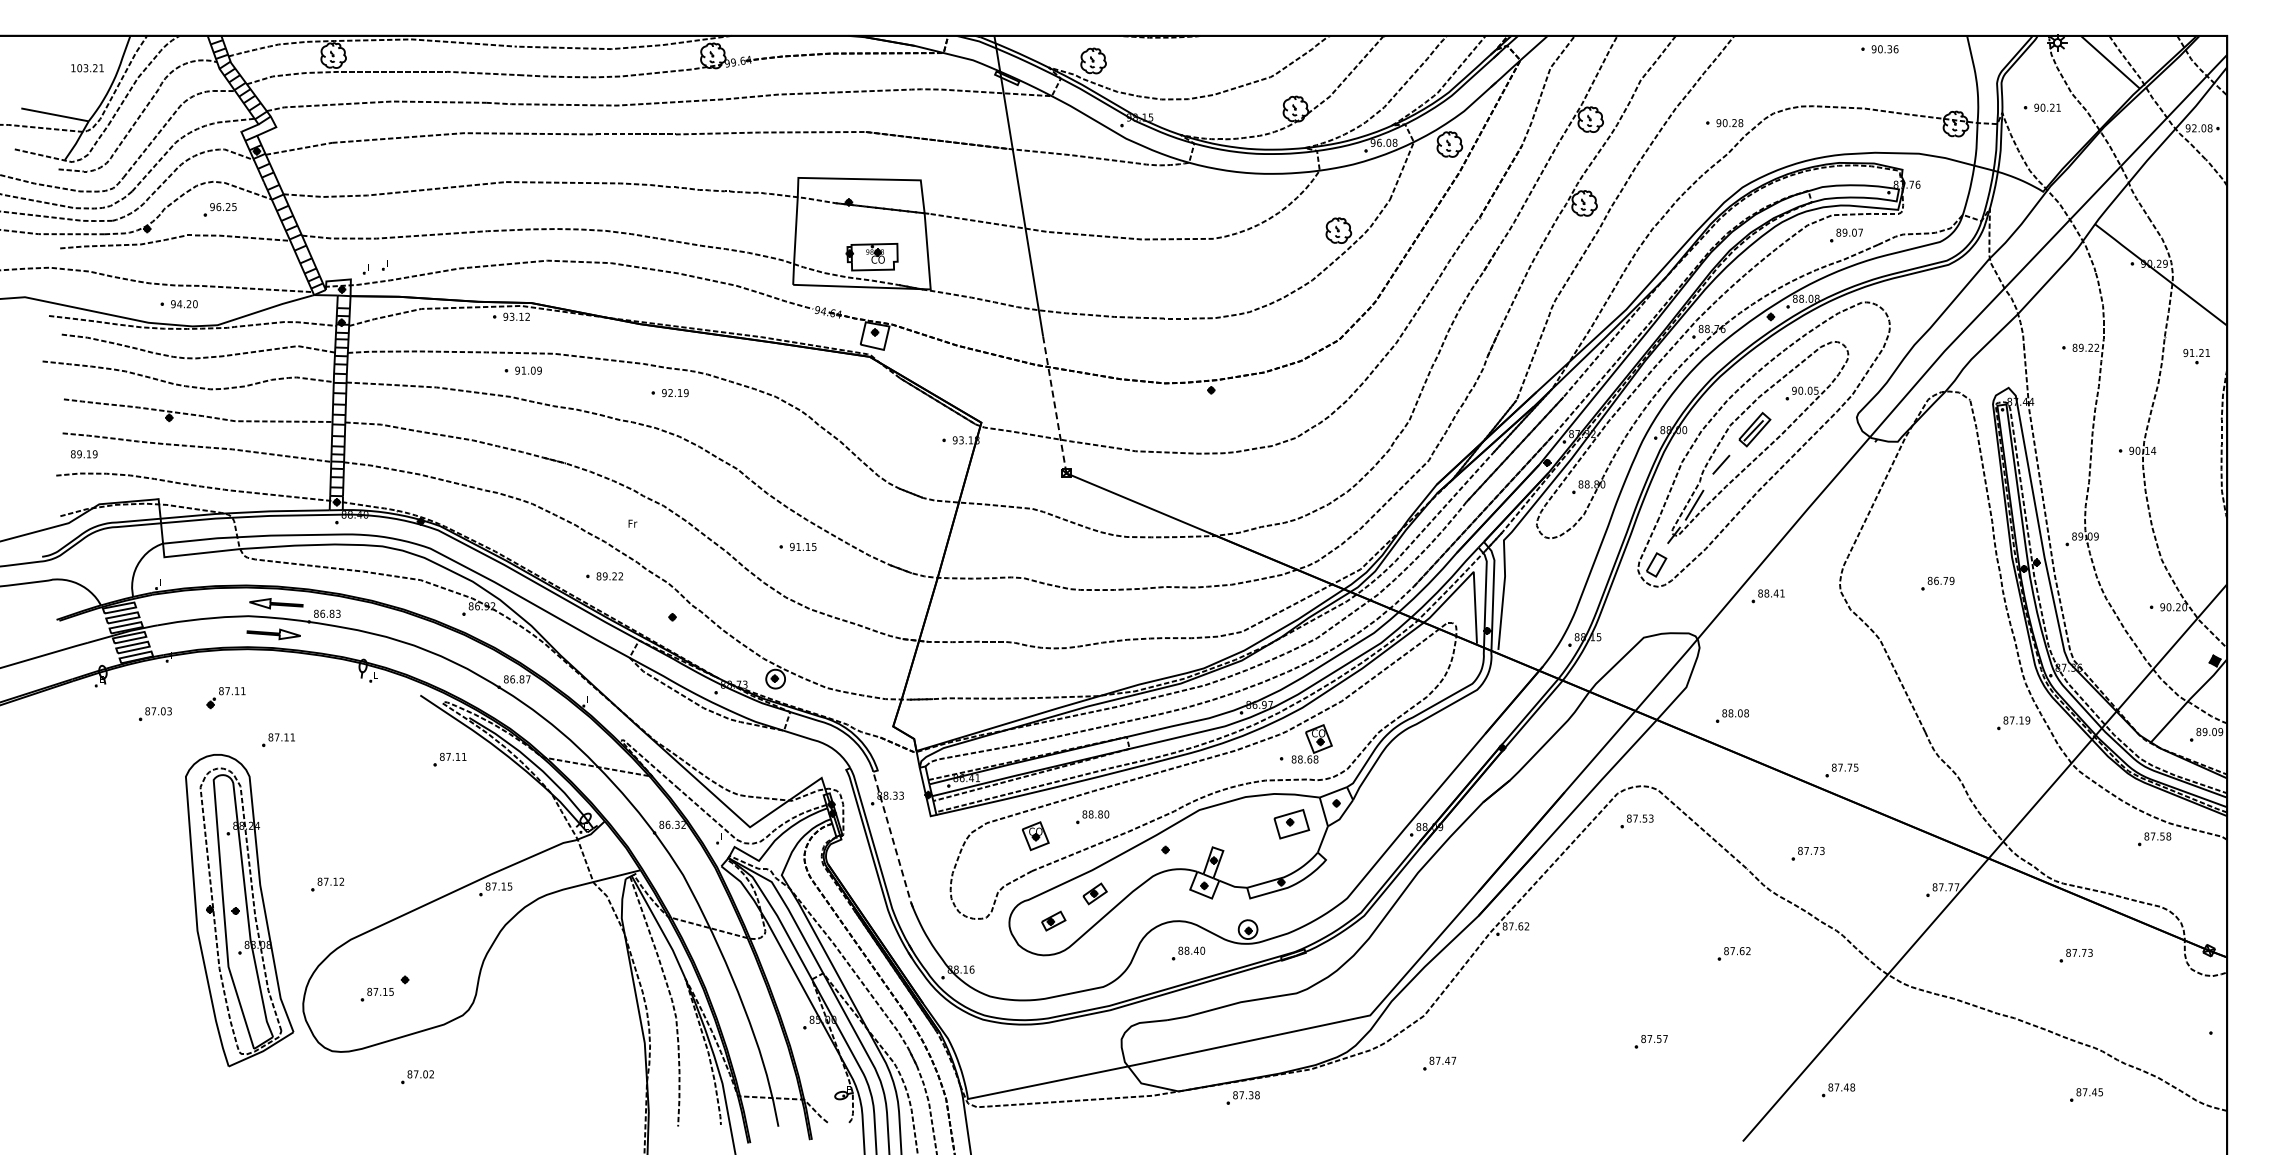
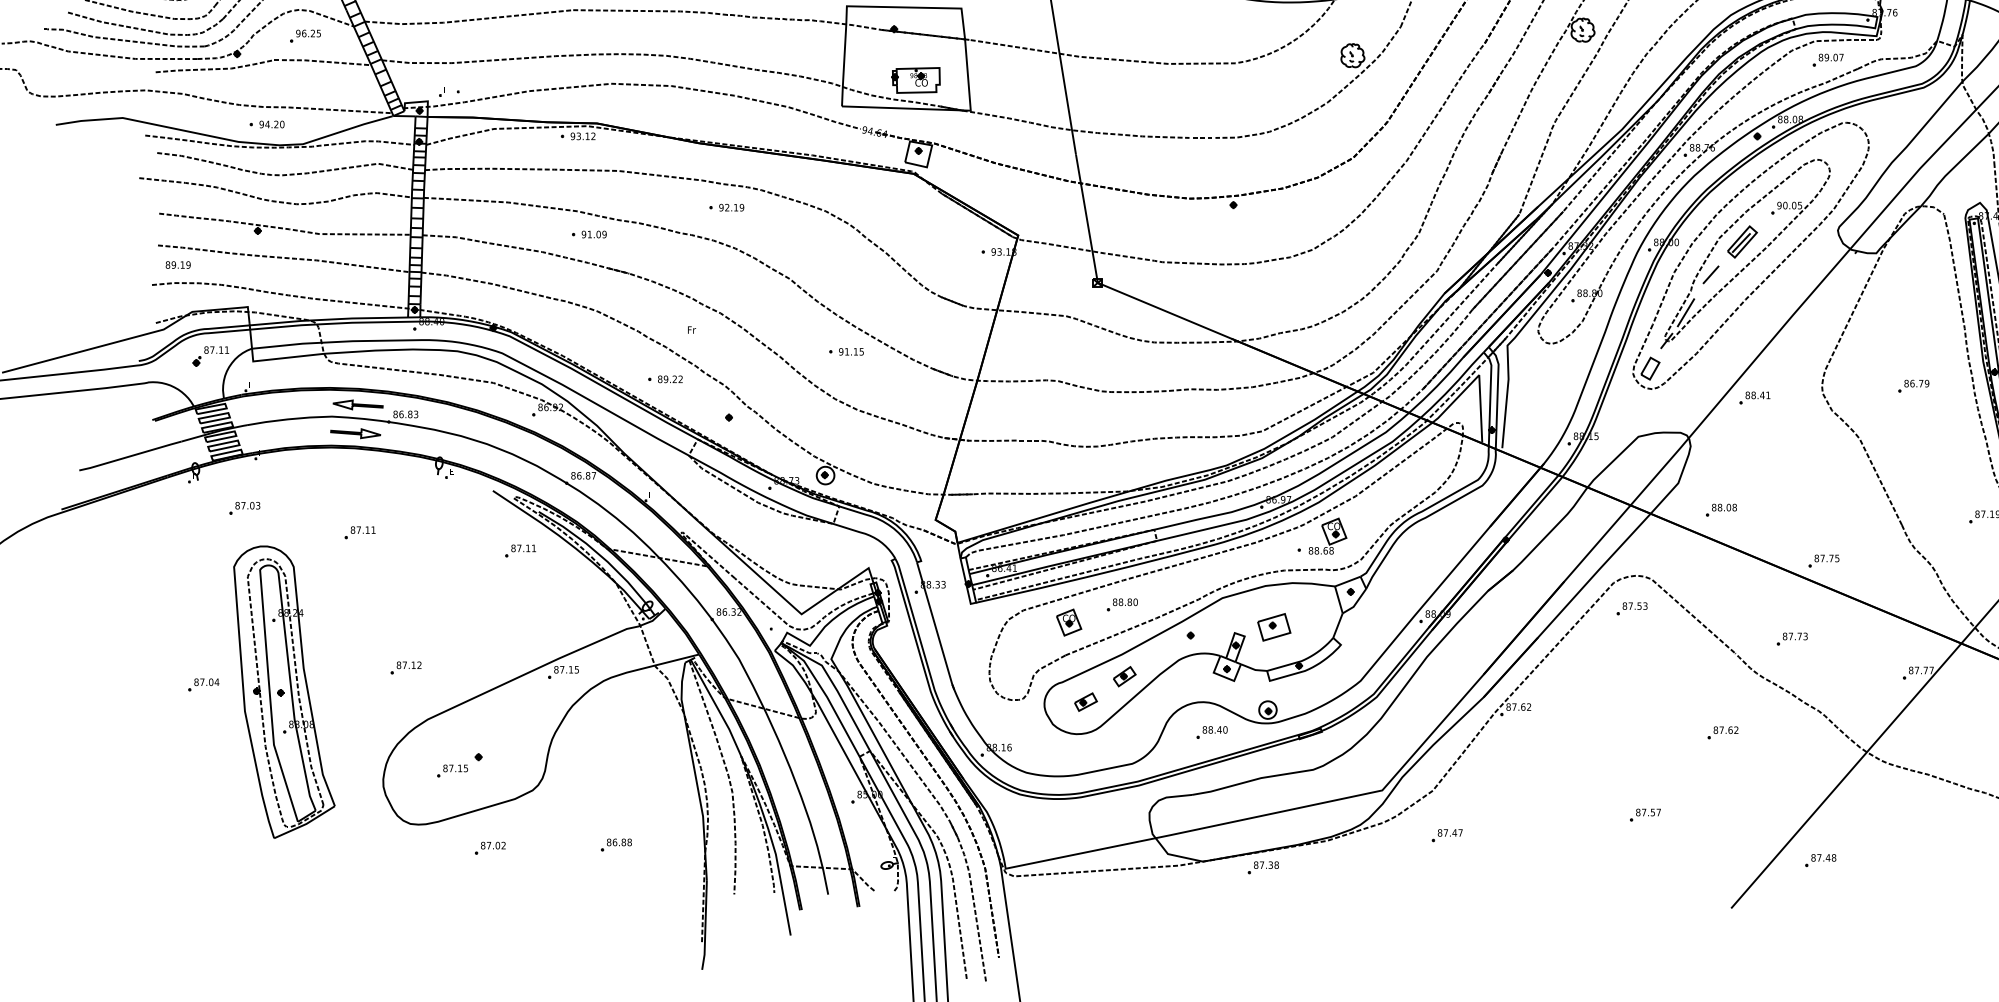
part: (522, 370) -> (588, 234), moved
line: (1054, 405) -> (1086, 219), dashed -> solid
part: (225, 698) -> (210, 357), moved
part: (1291, 824) -> (1273, 627), moved
line: (893, 840) -> (935, 626), dashed -> solid
part: (111, 902) -> (203, 684), added
part: (239, 910) -> (284, 692), moved
part: (551, 1073) -> (615, 844), added

